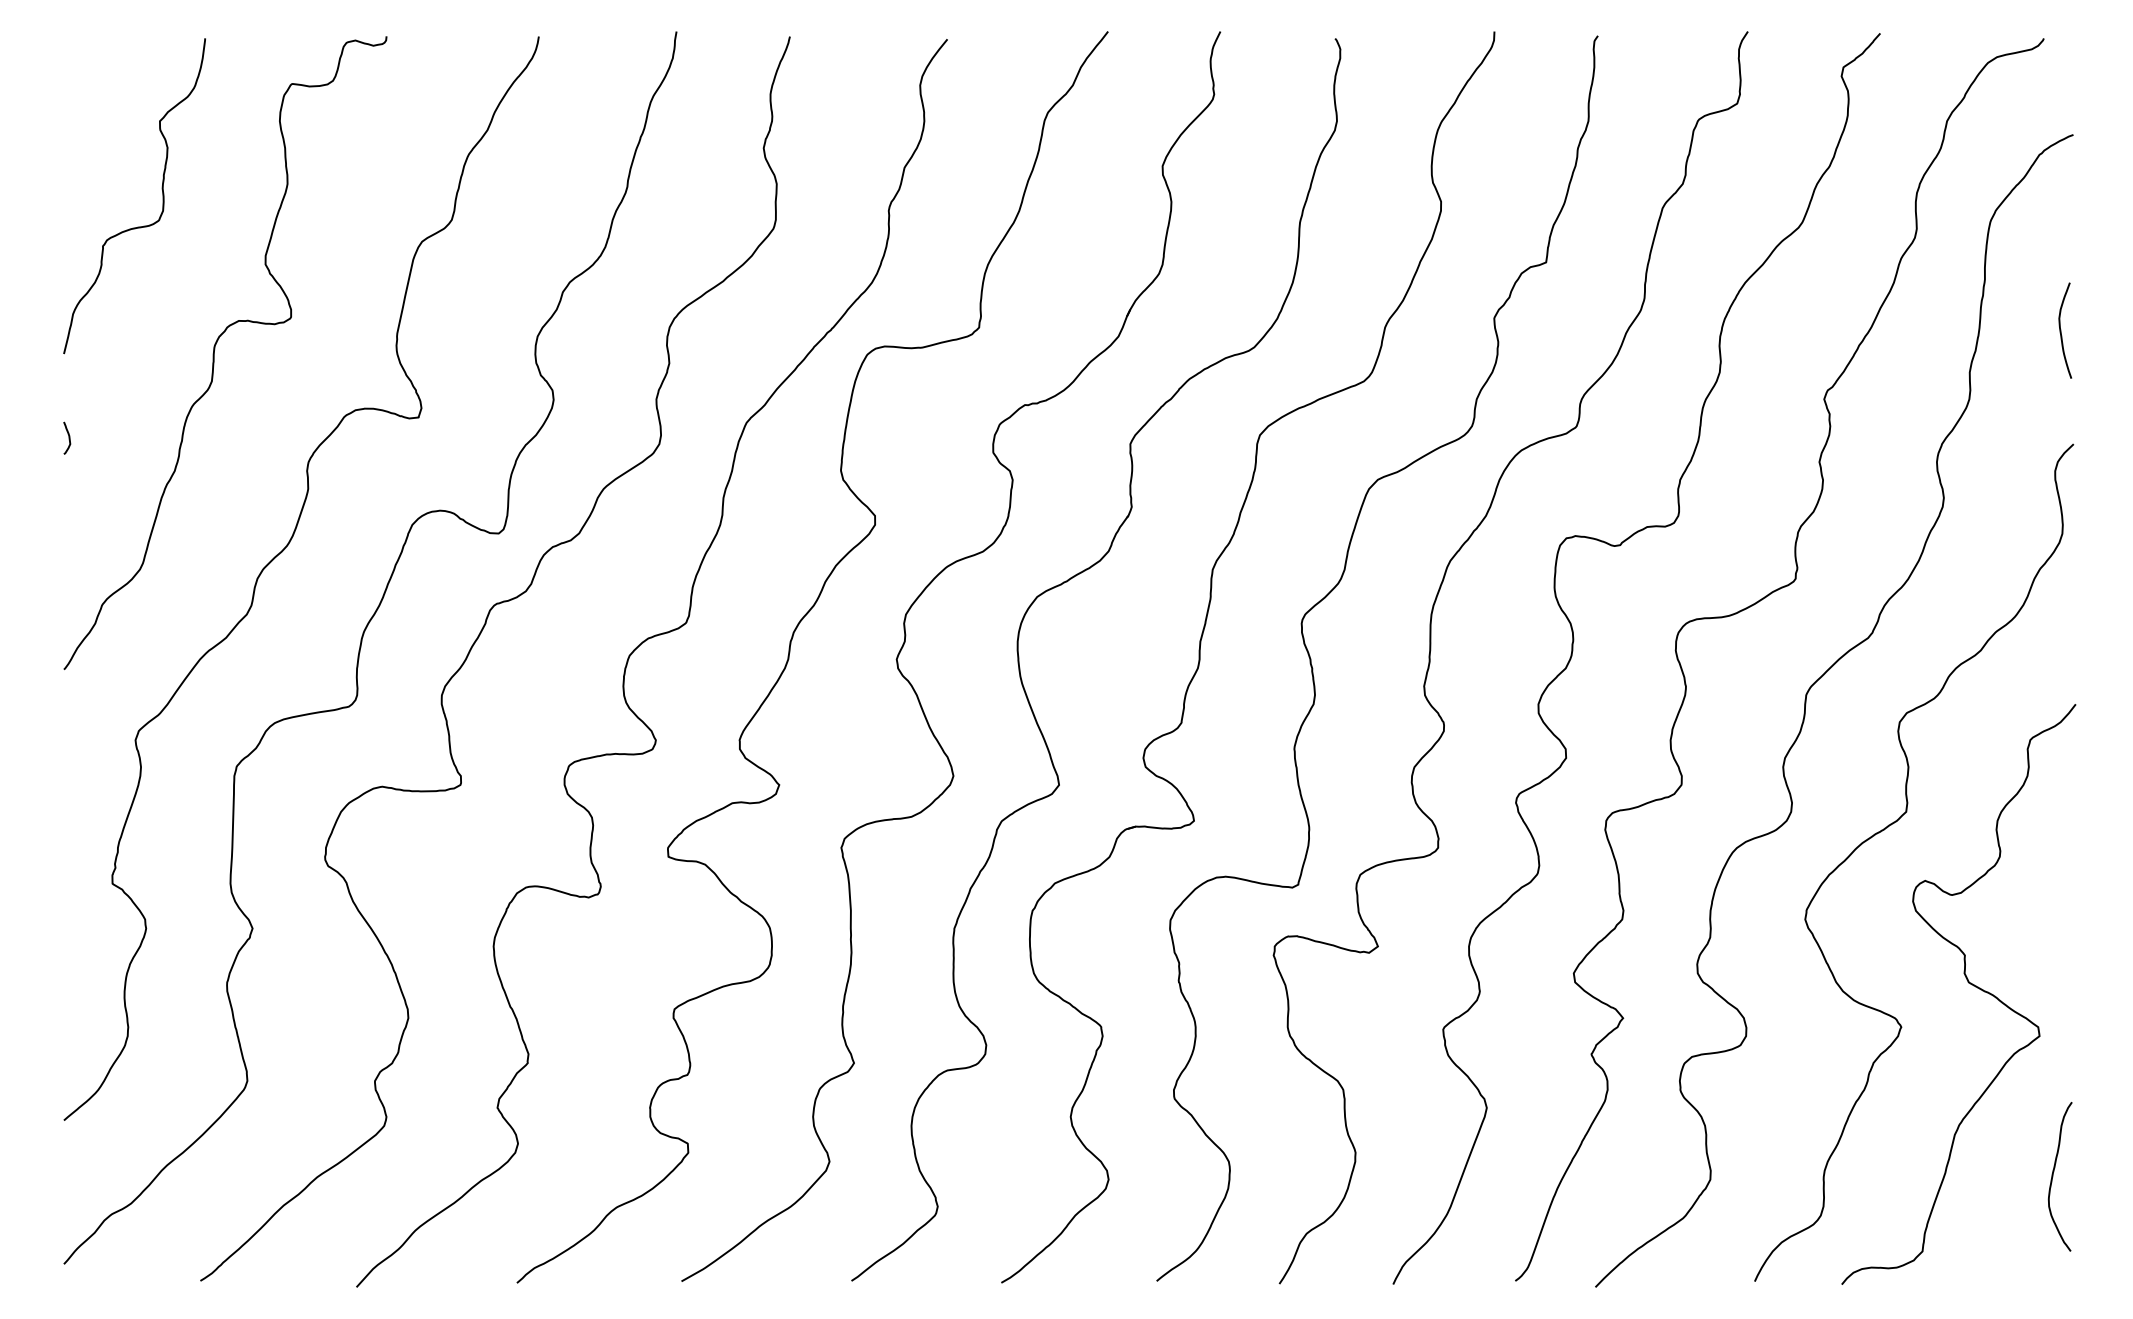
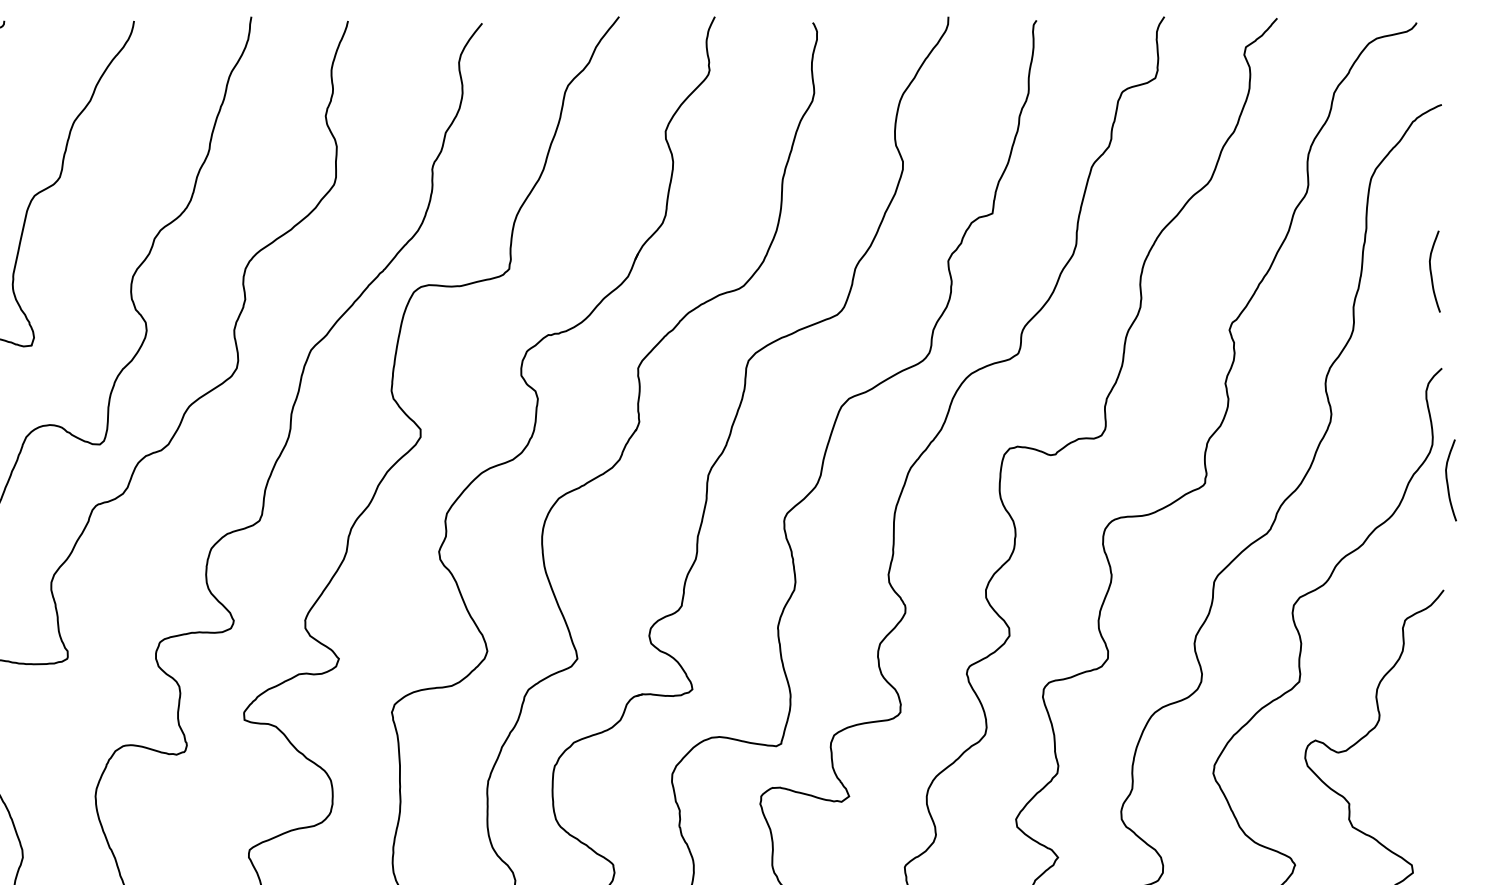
curve: (2080, 575) -> (1447, 480), added

